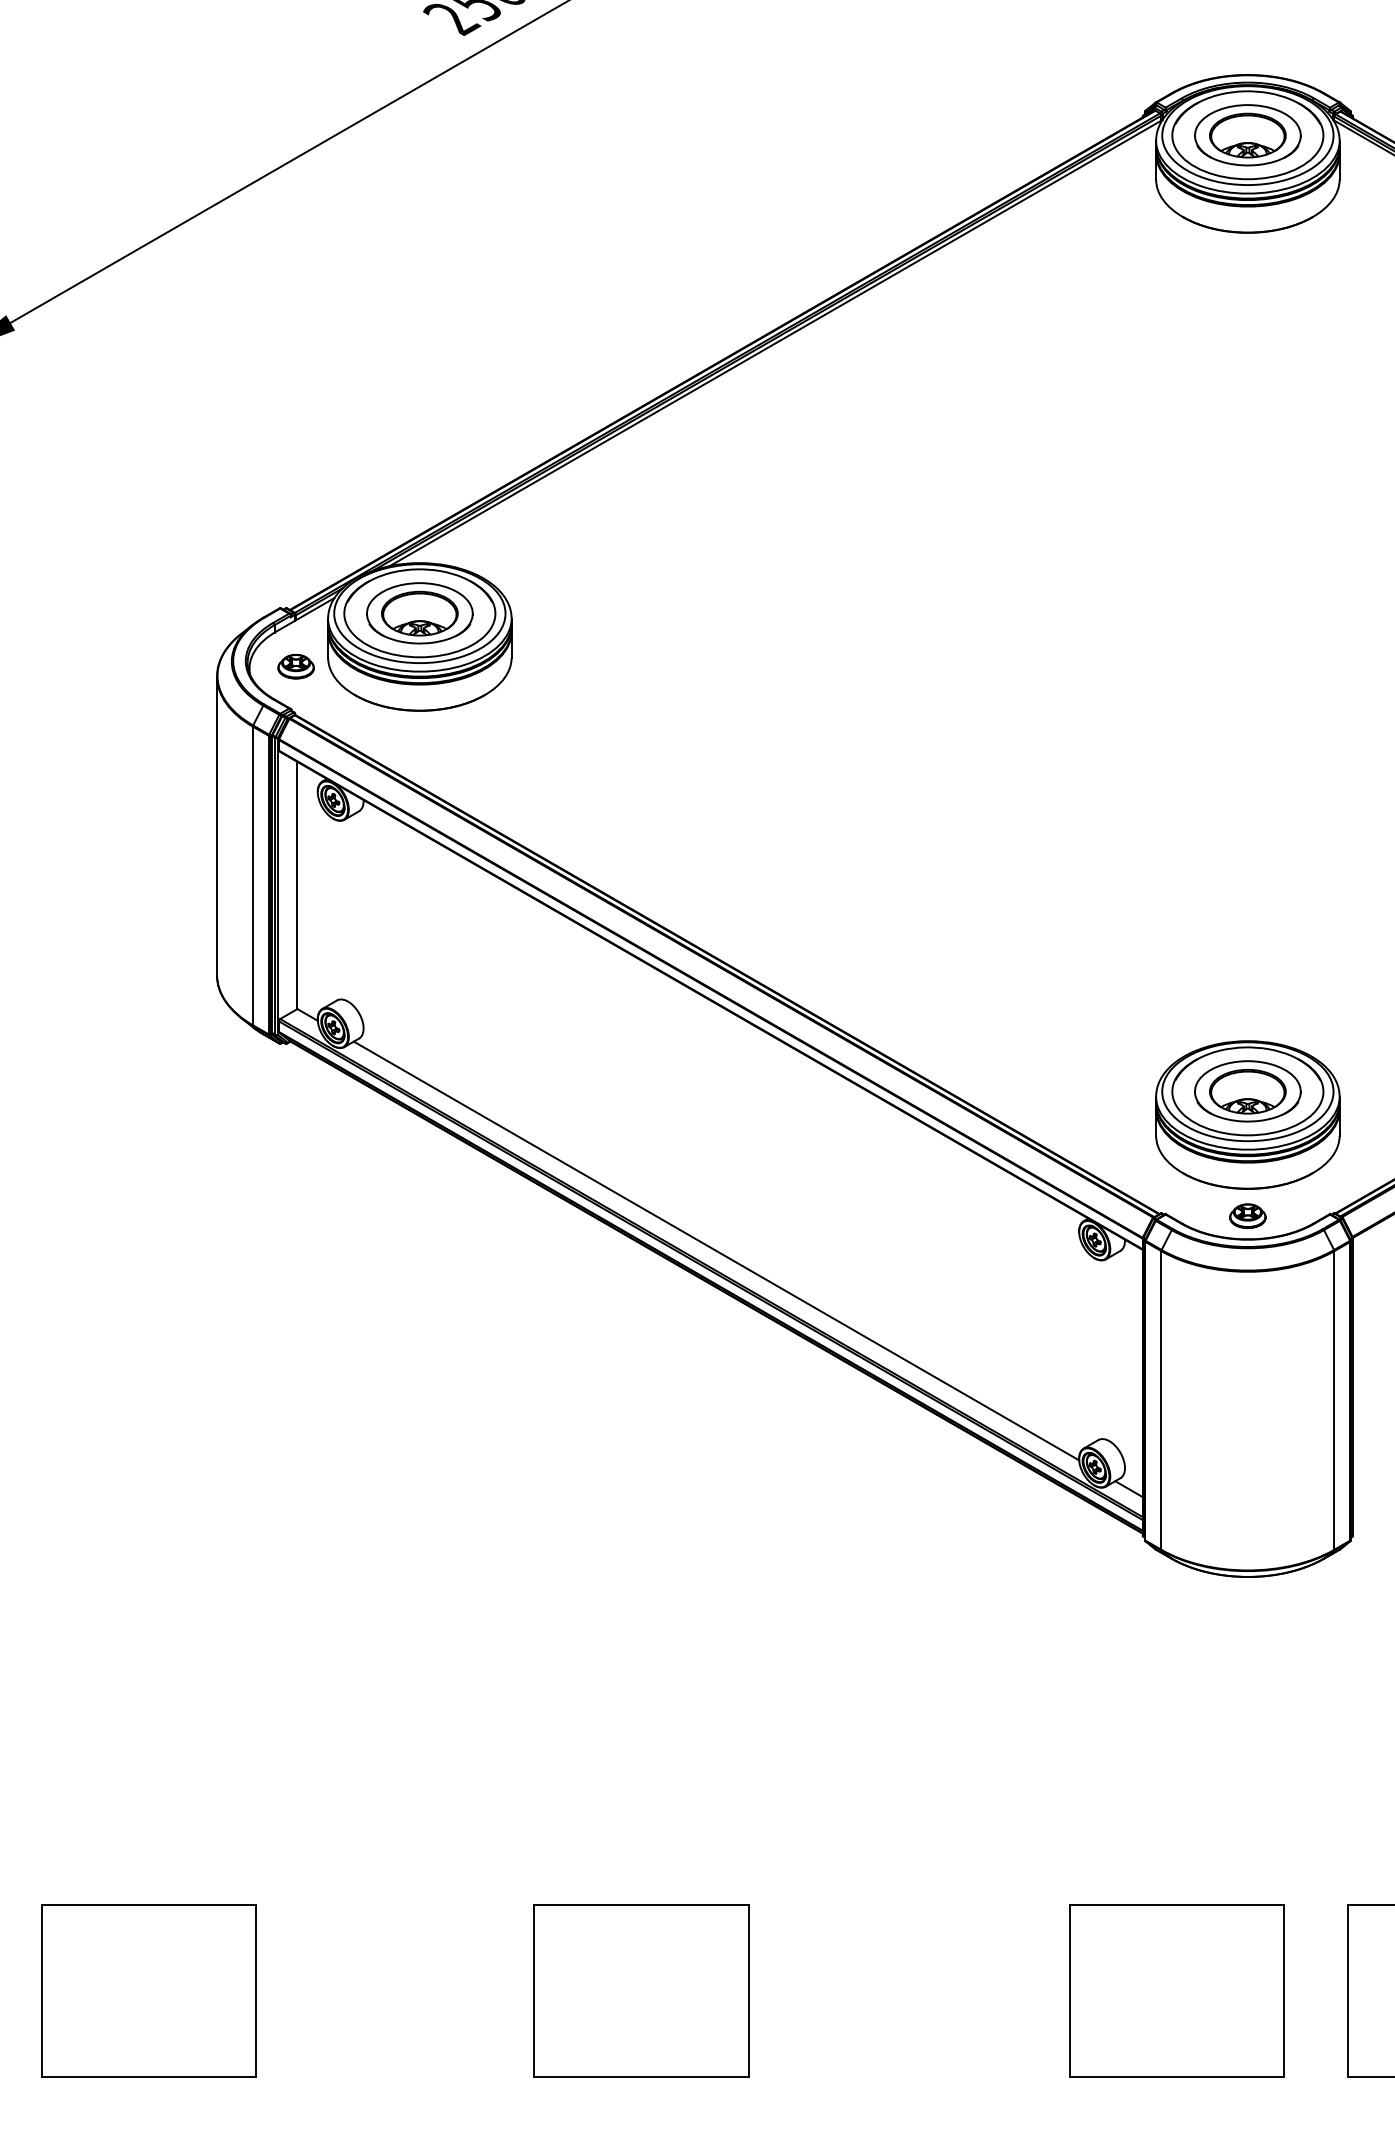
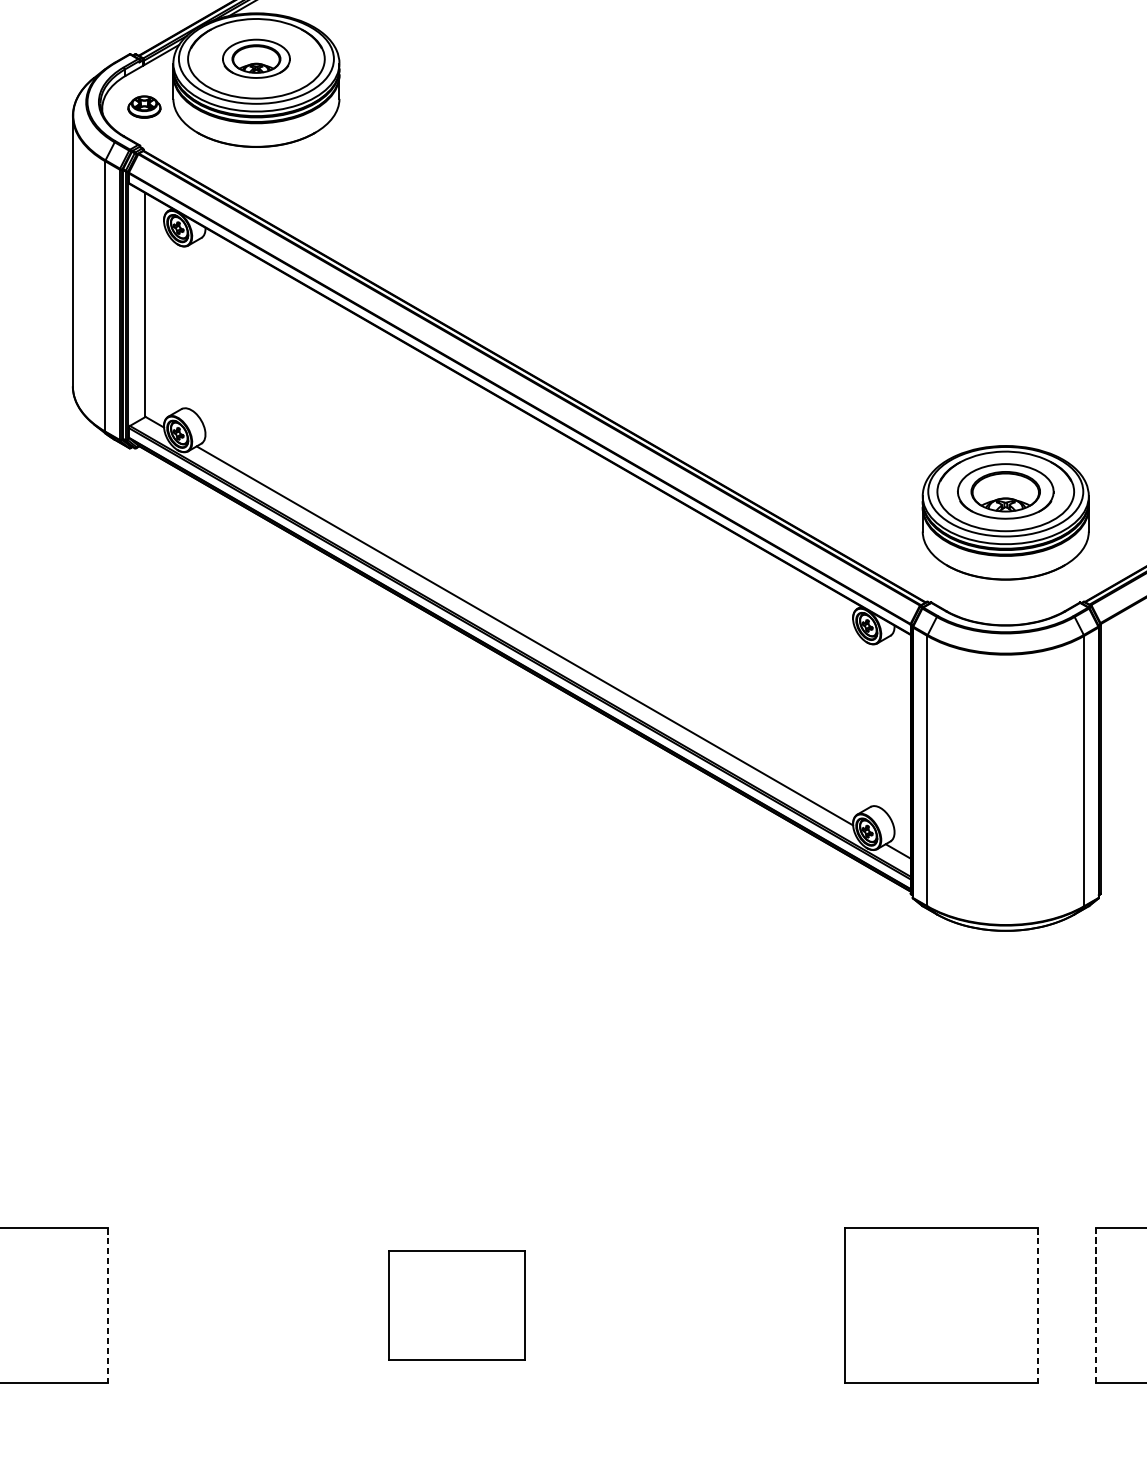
part: (419, 613) -> (256, 58), size x0.7
part: (1247, 1215) -> (1005, 603), removed
part: (641, 1990) -> (456, 1305), size x0.7
line: (256, 1991) -> (108, 1306), solid -> dashed
line: (1283, 1991) -> (1038, 1306), solid -> dashed
line: (1348, 1991) -> (1096, 1306), solid -> dashed

